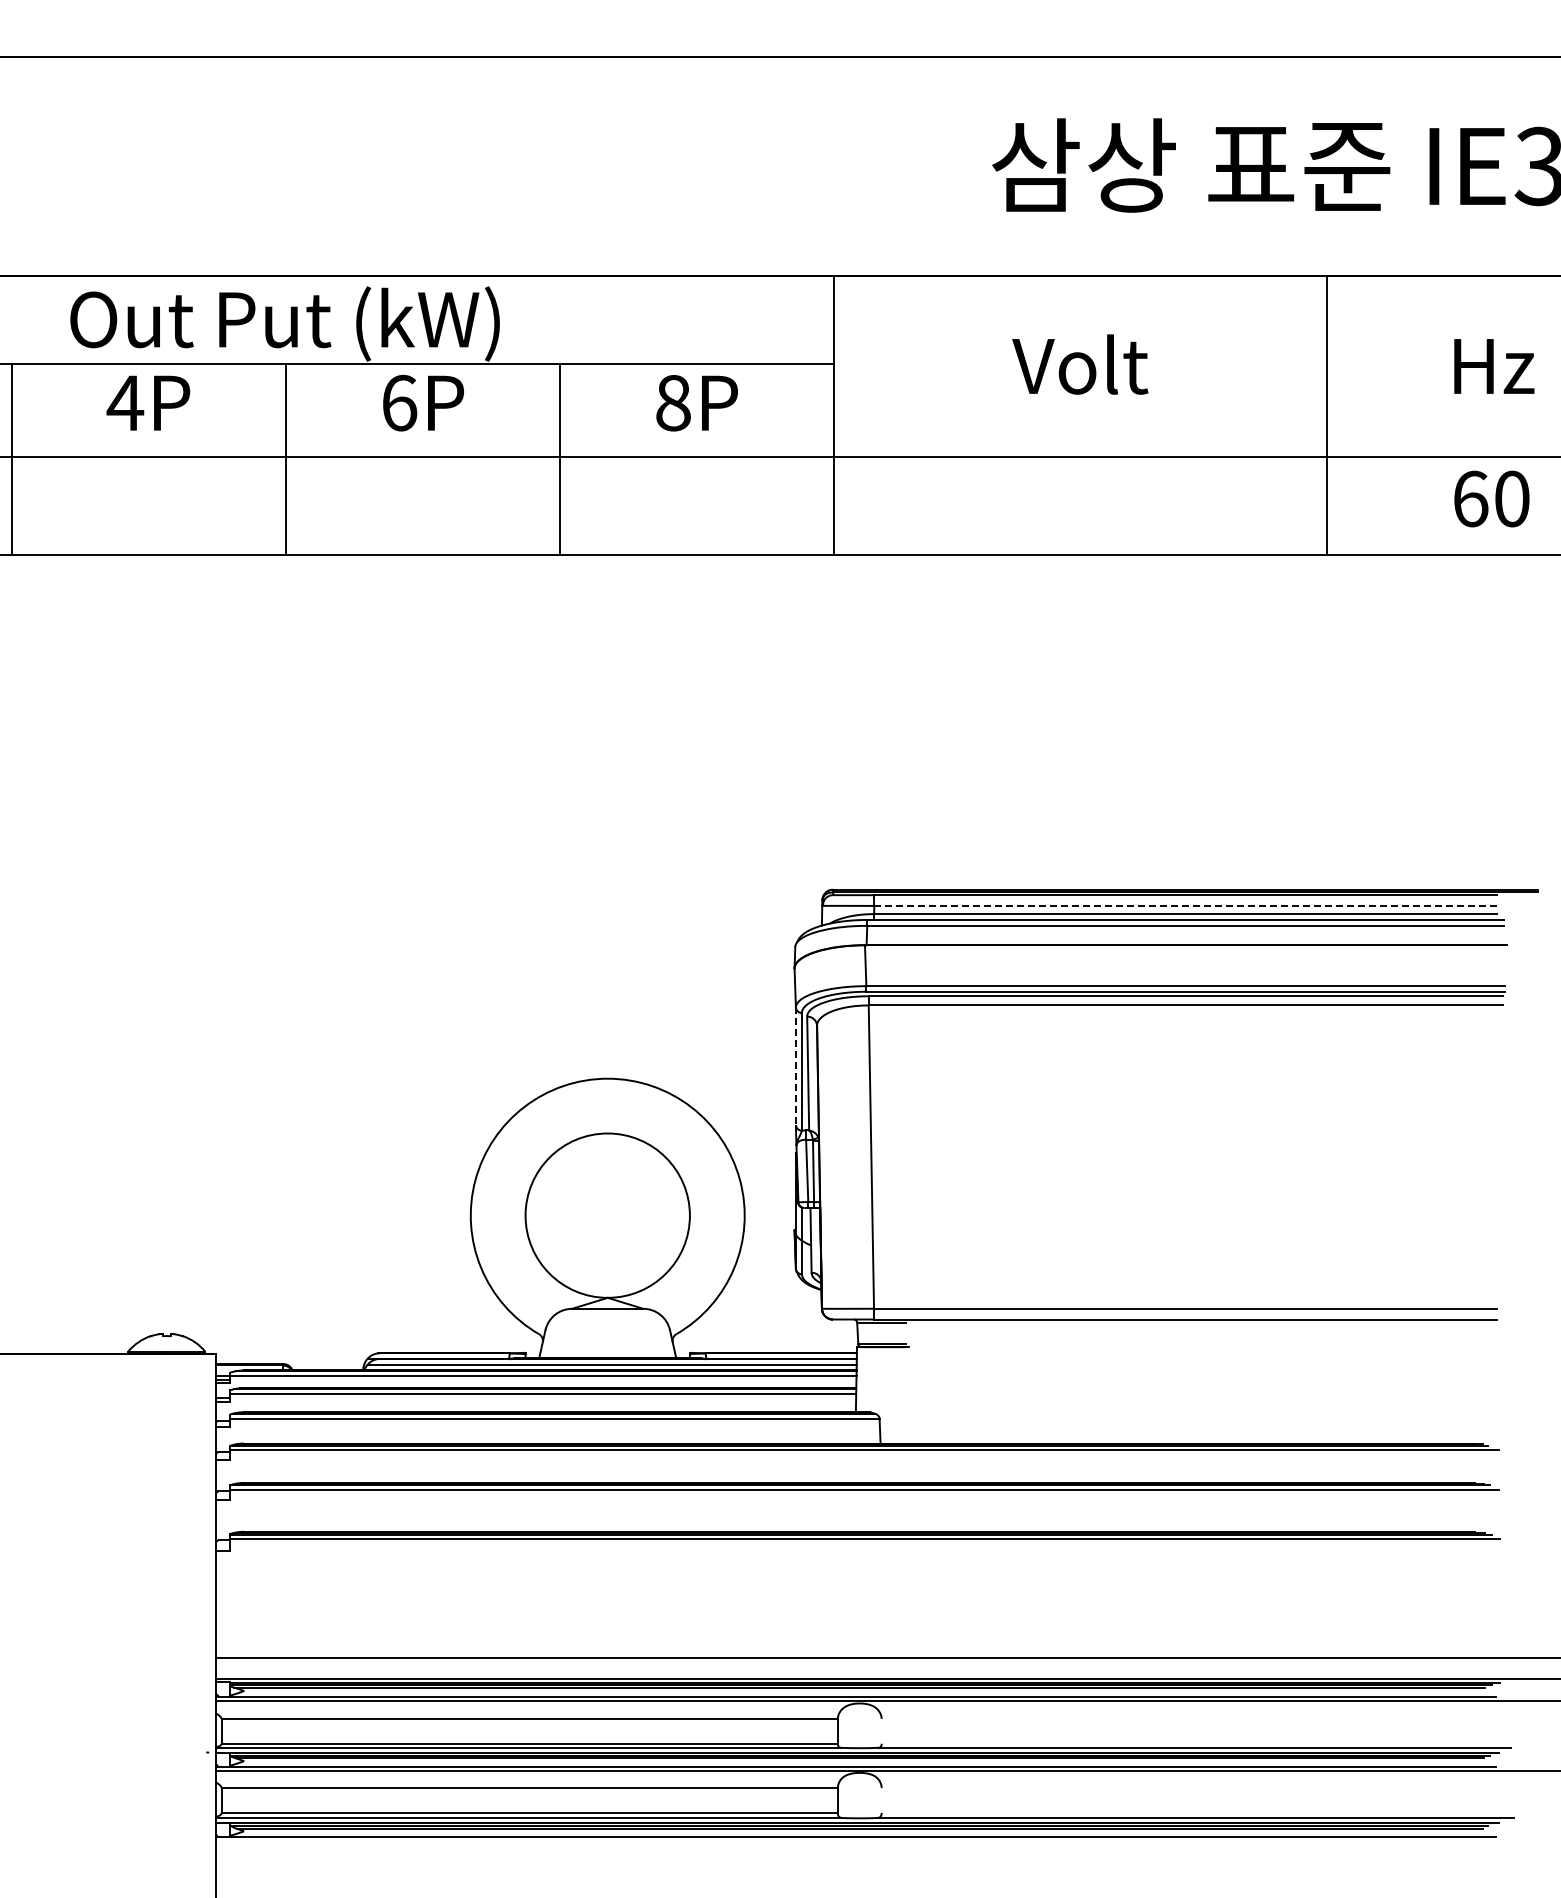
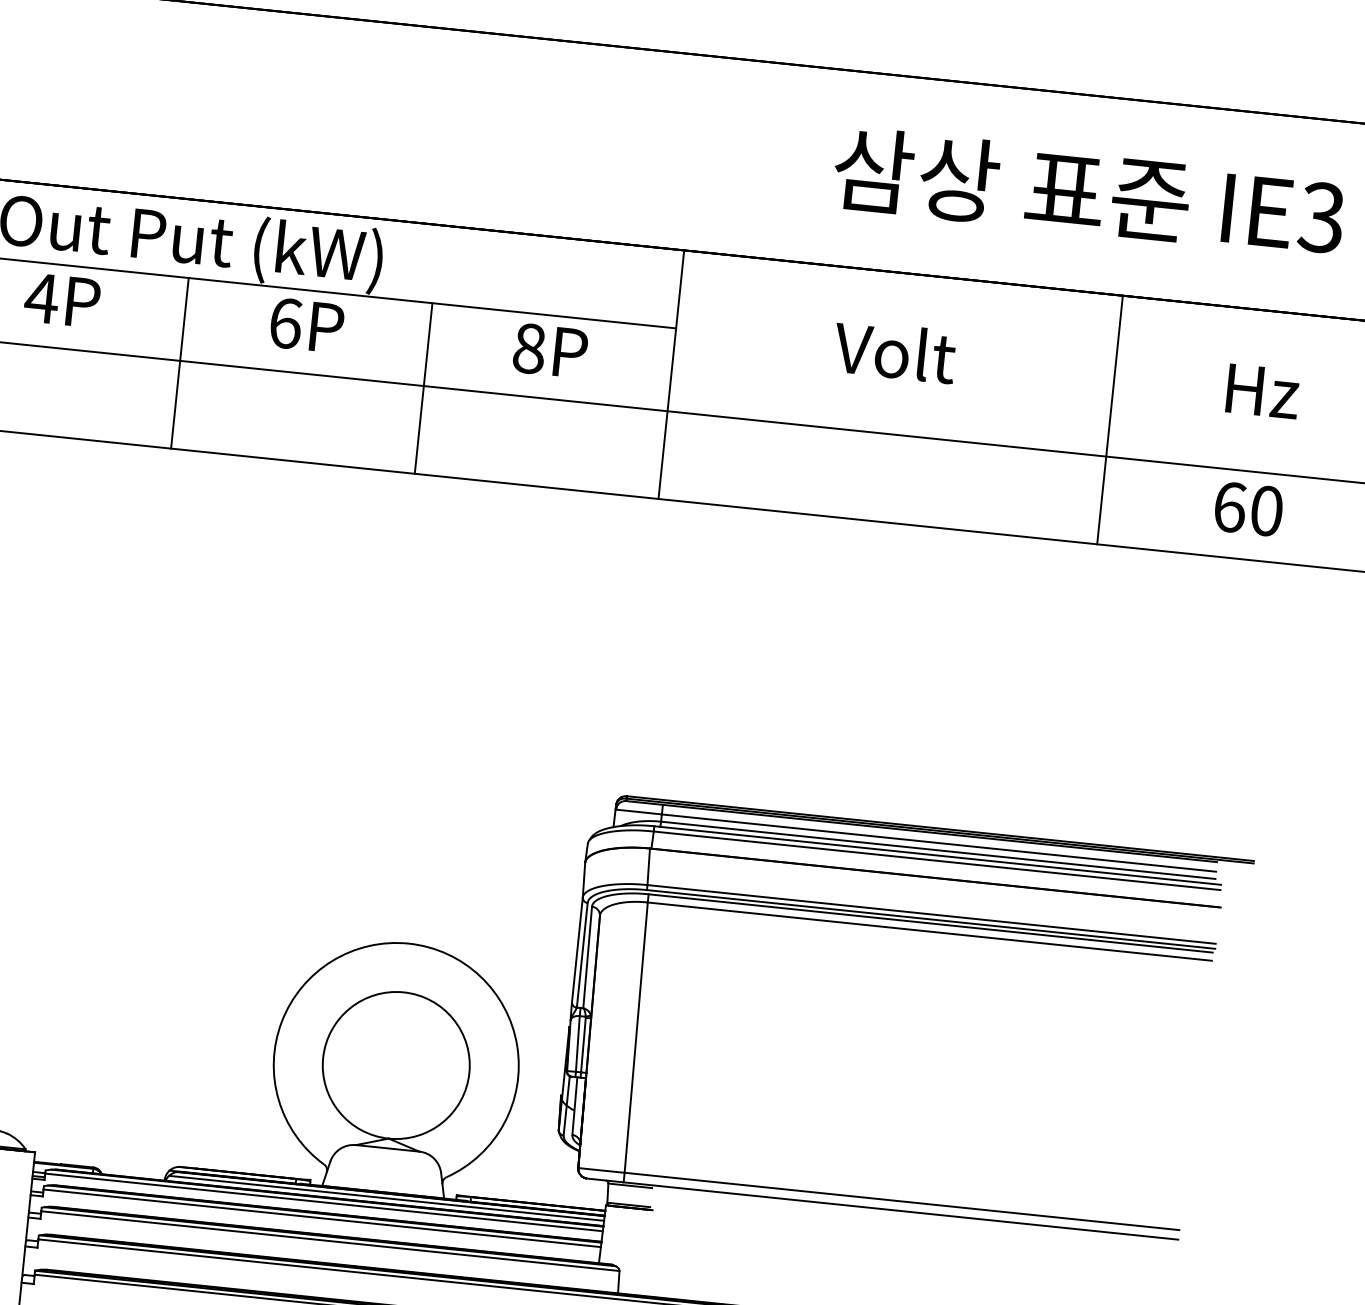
line: (1186, 905) -> (939, 842), dashed -> solid
line: (795, 1066) -> (577, 950), dashed -> solid

